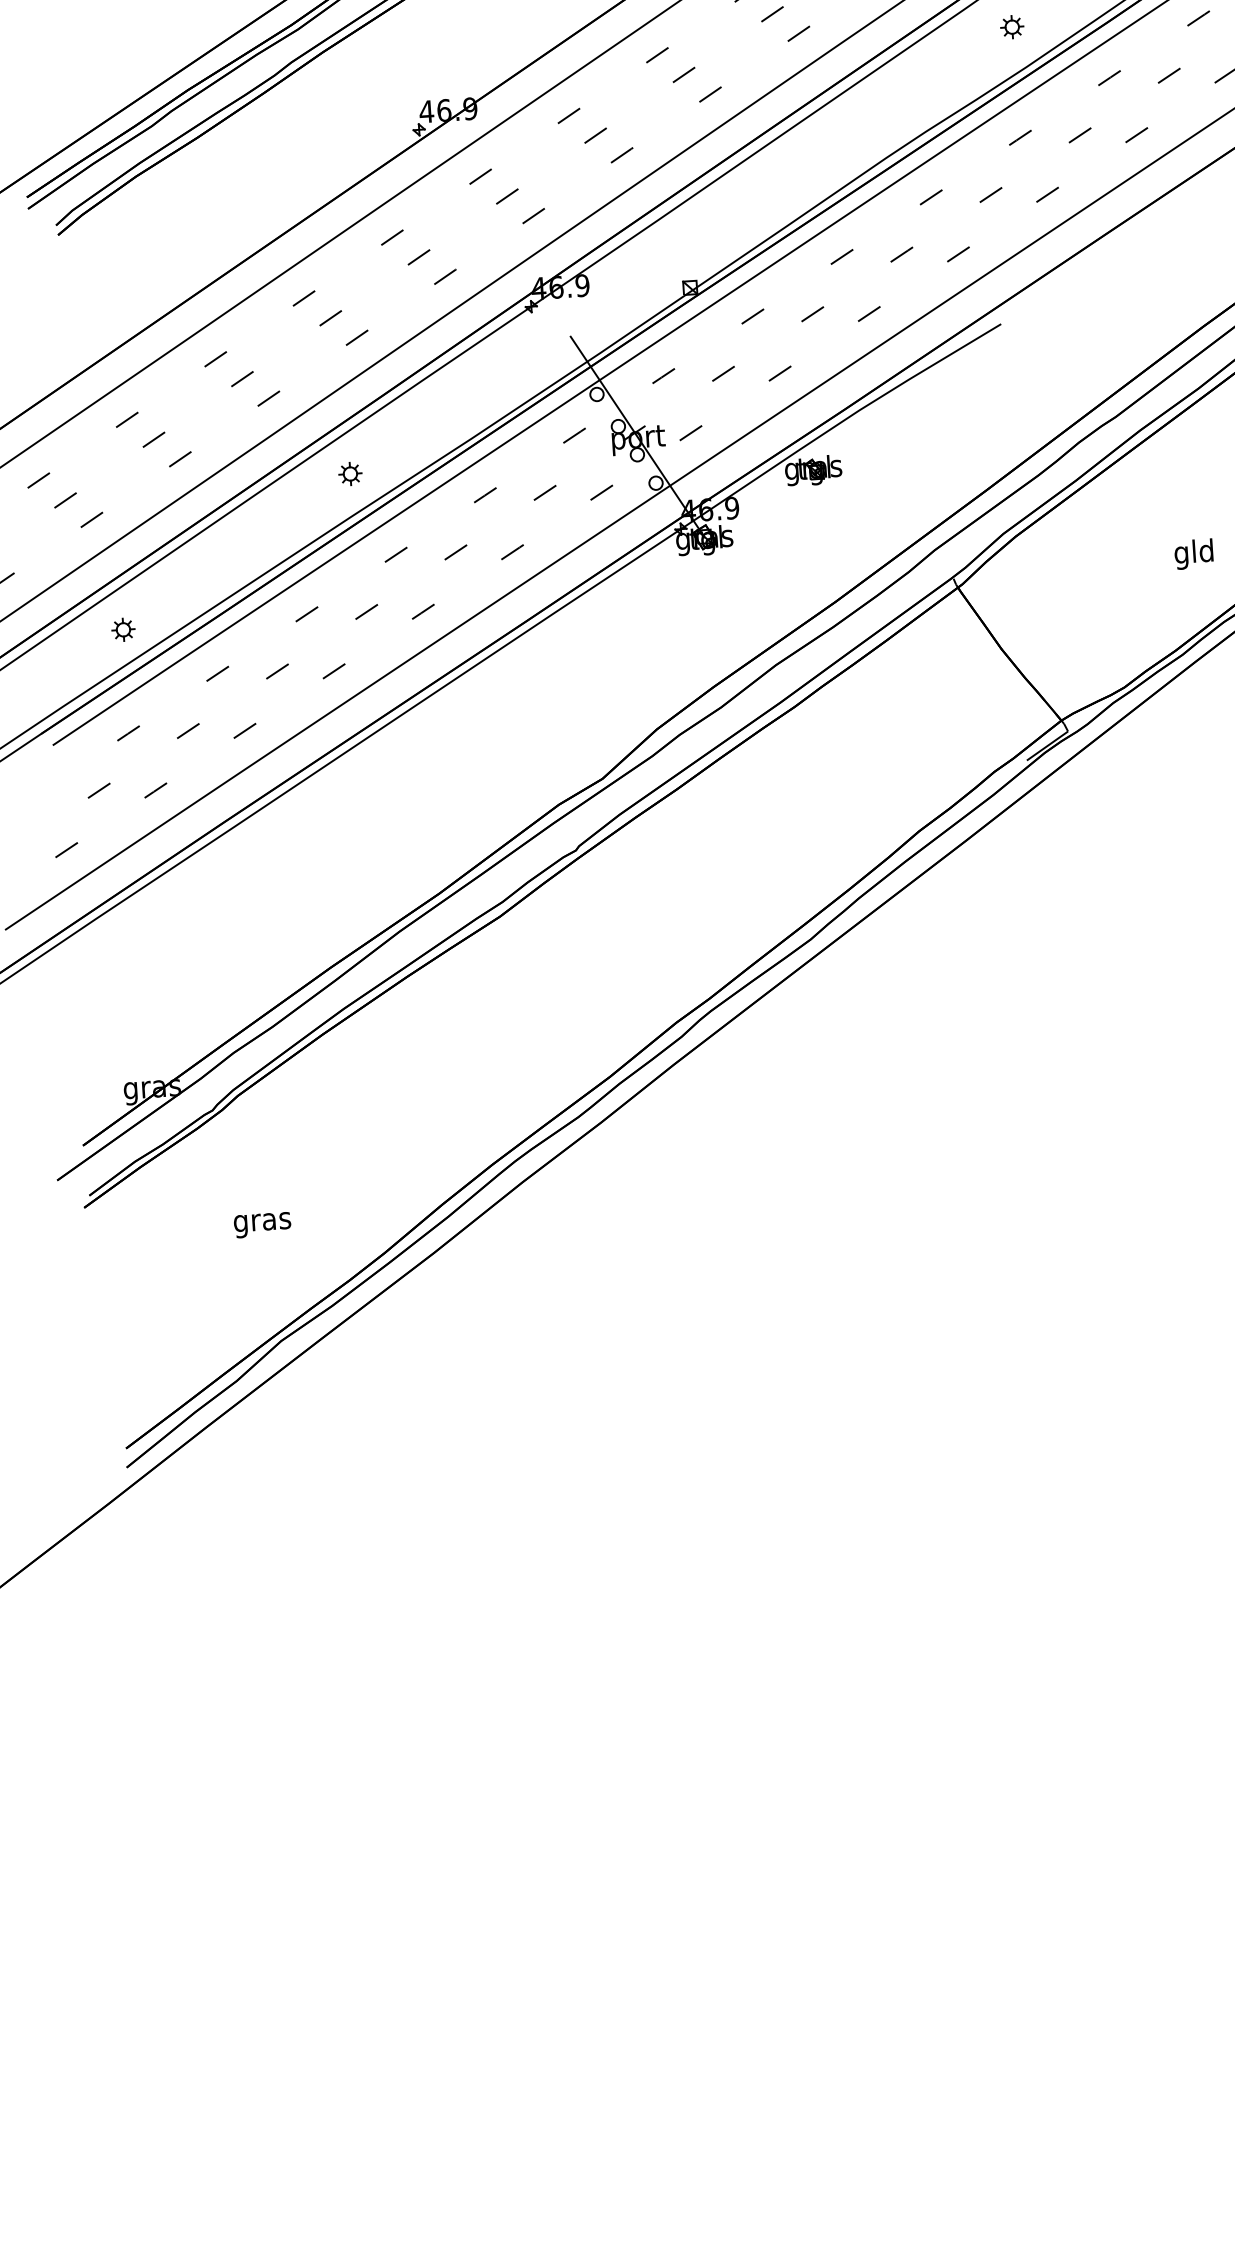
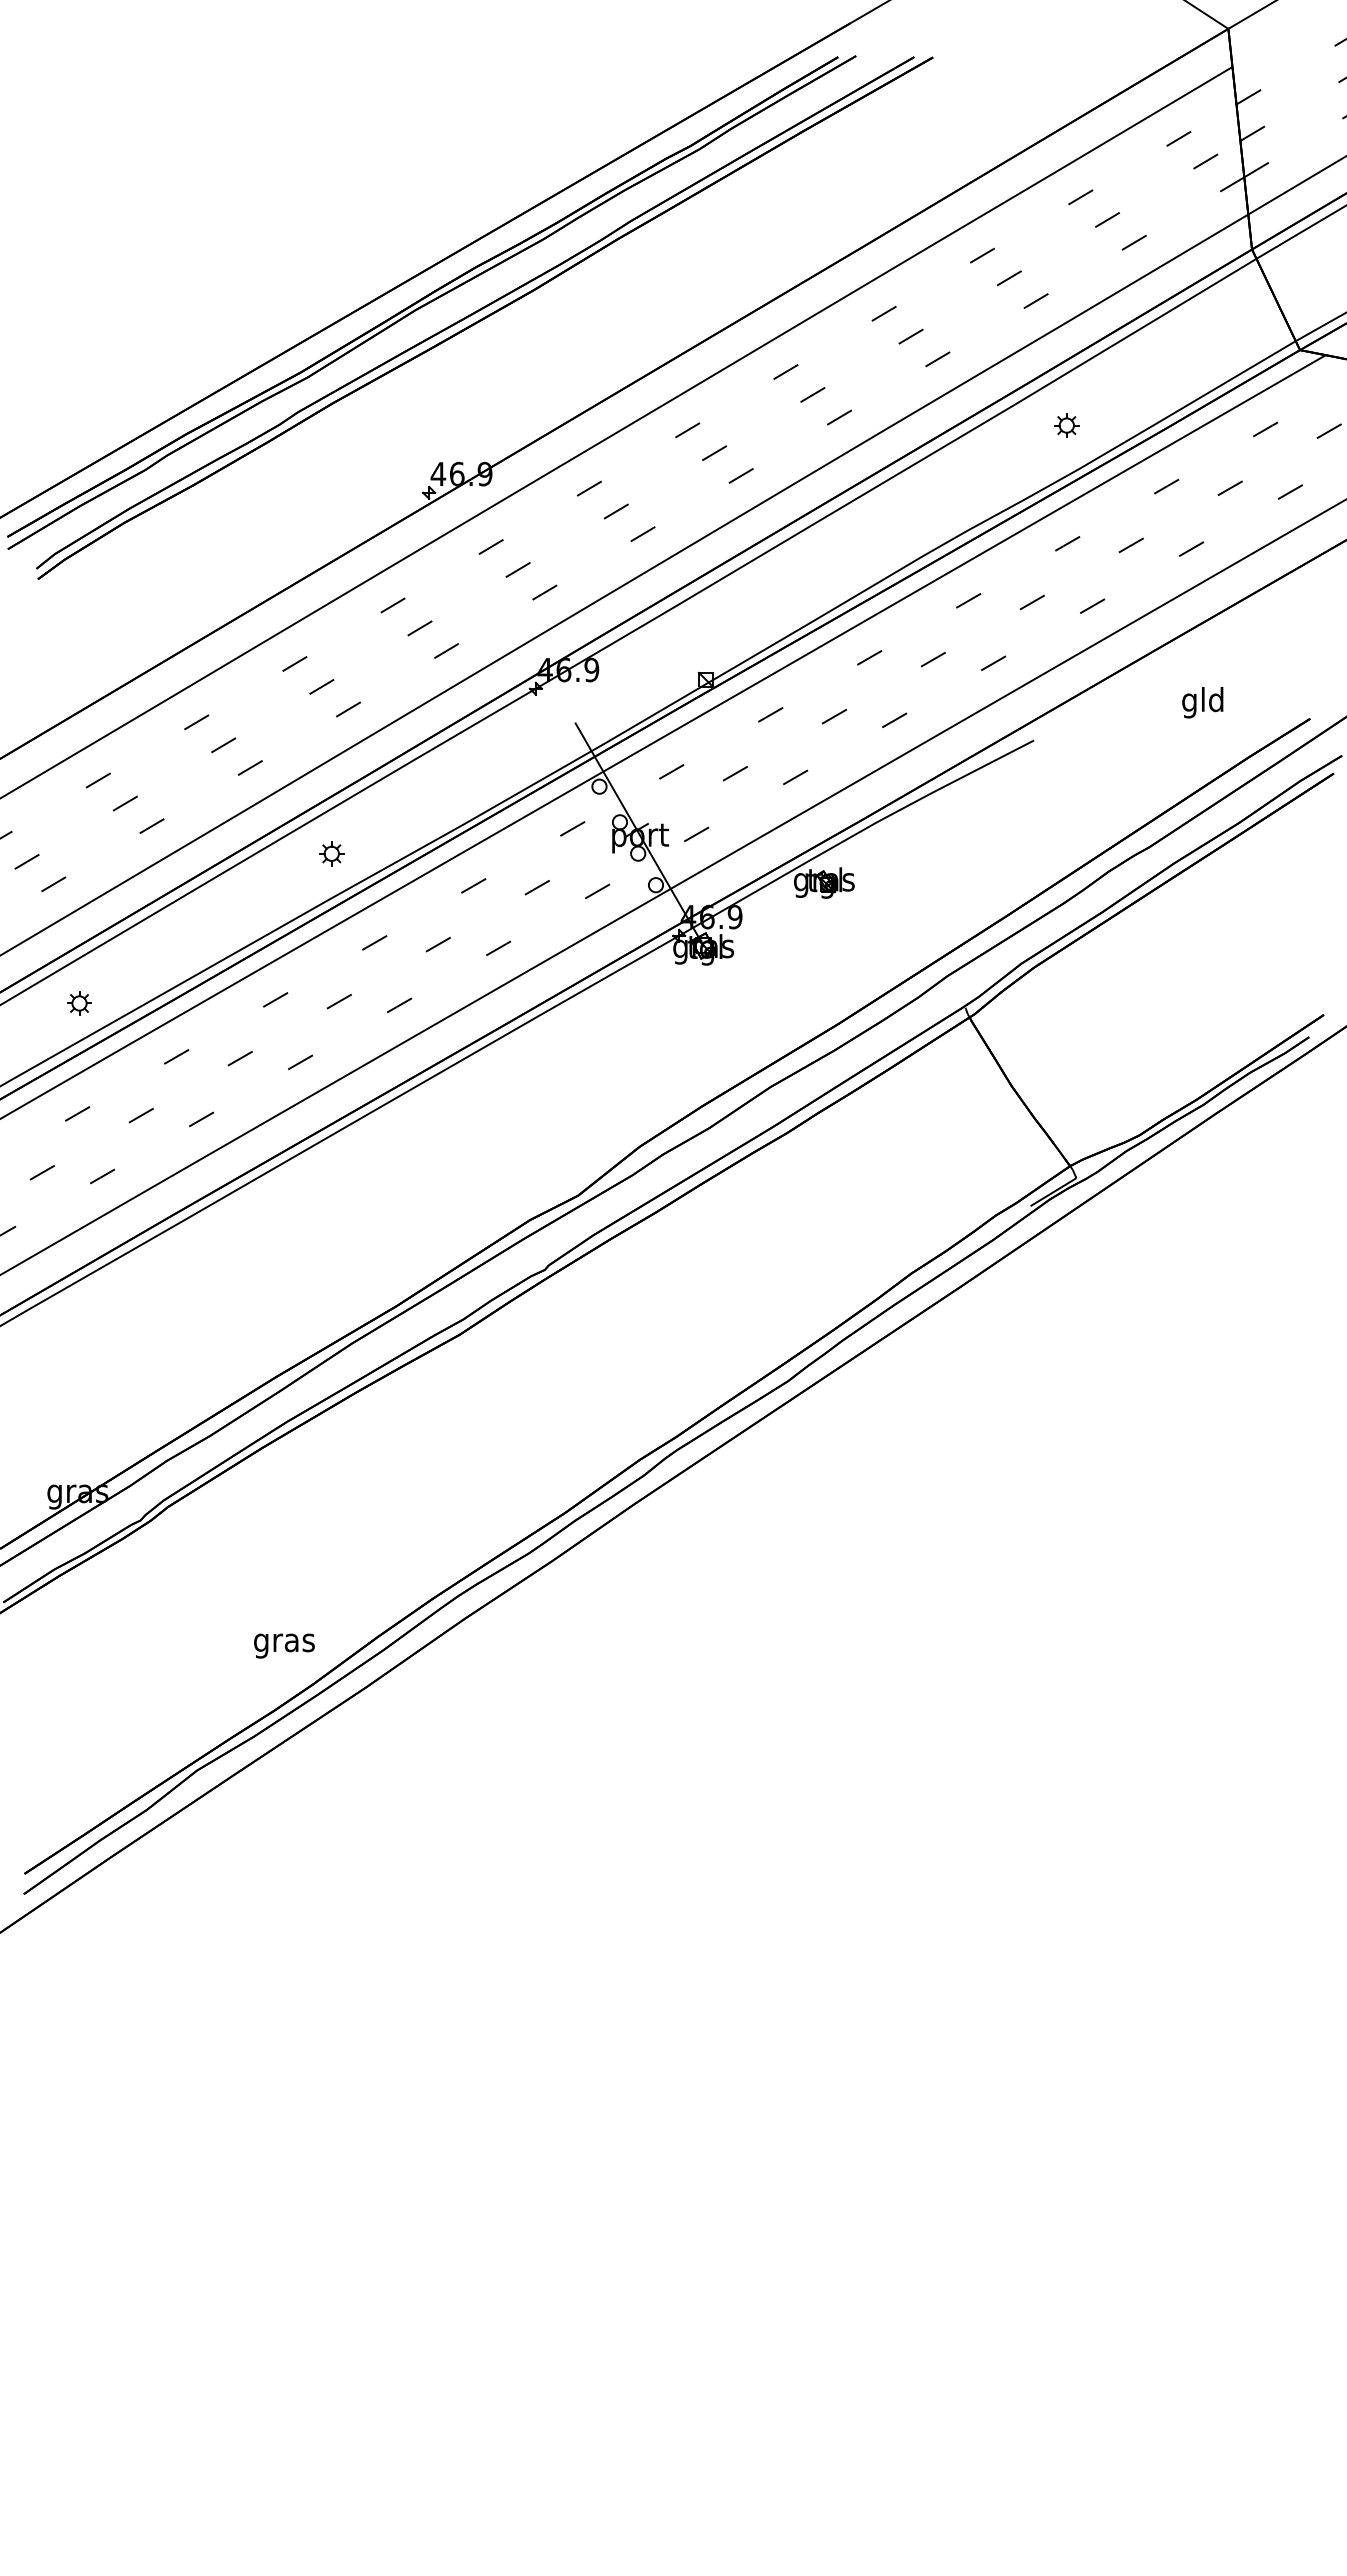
text: (1193, 554) -> (1202, 702), moved
text: (262, 1224) -> (284, 1645), moved

